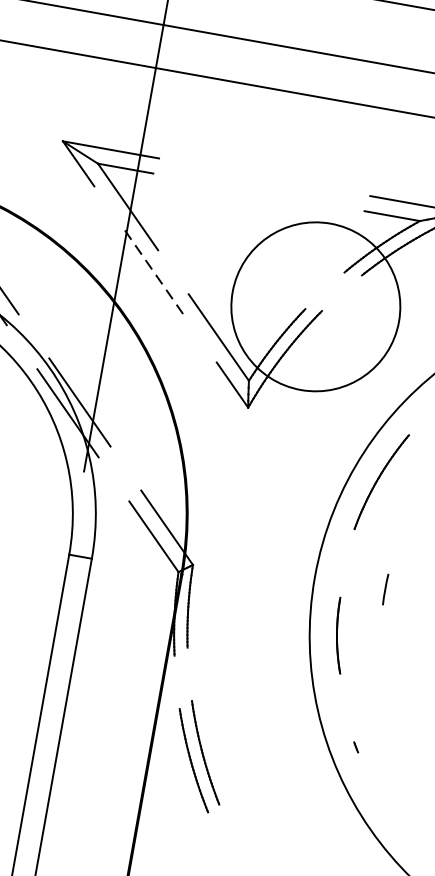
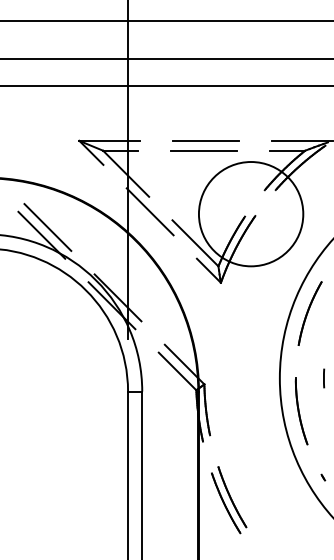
line: (264, 176) -> (205, 140), added
line: (259, 192) -> (204, 150), added
line: (155, 275) -> (150, 212), dashed -> solid
part: (340, 635) -> (301, 411), size x1.43

